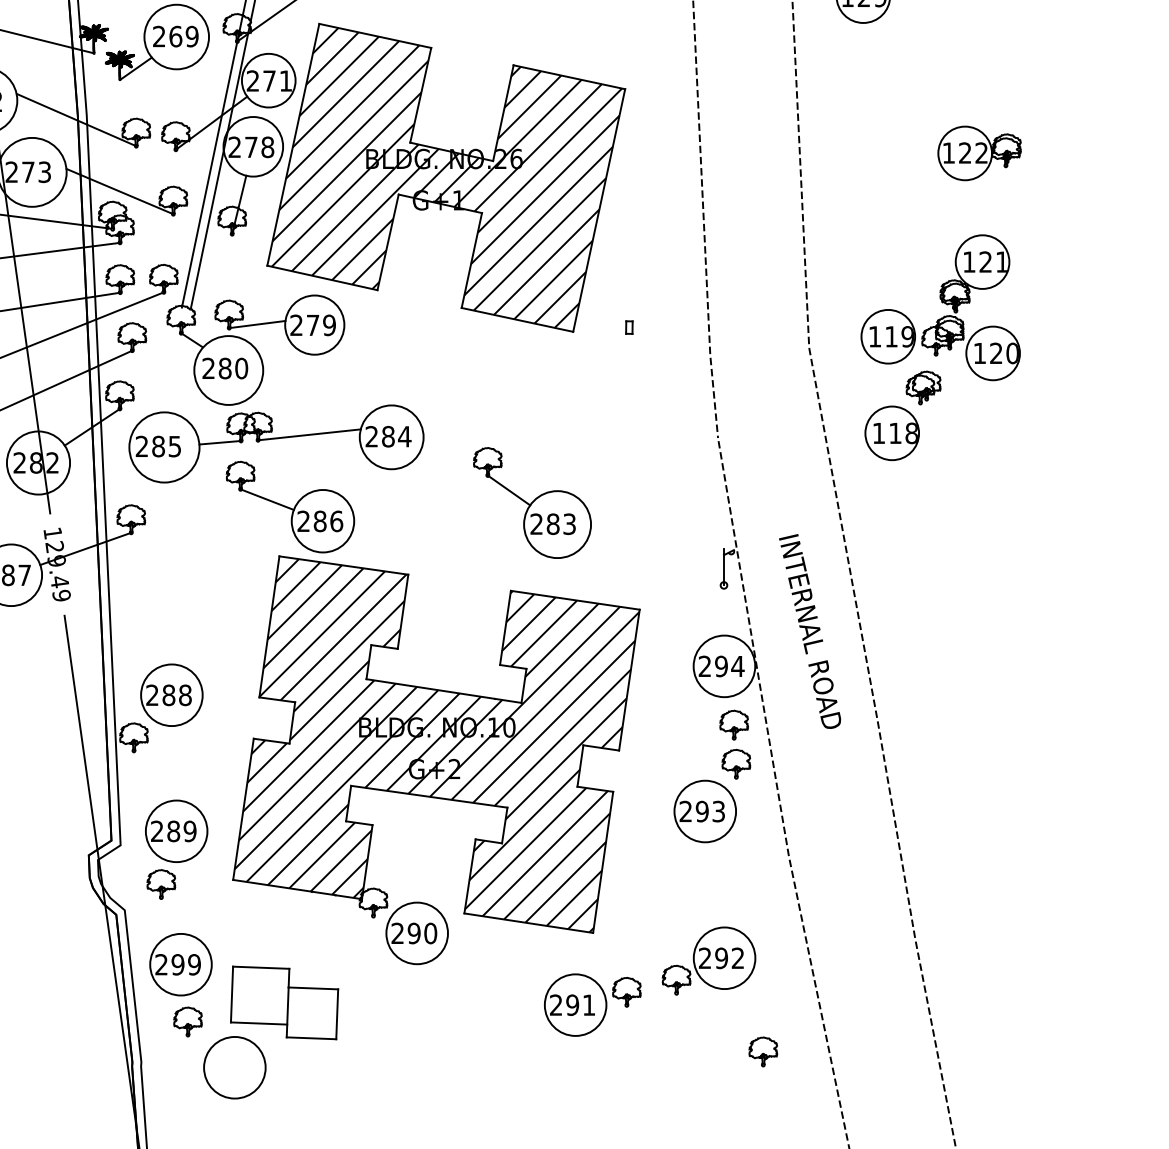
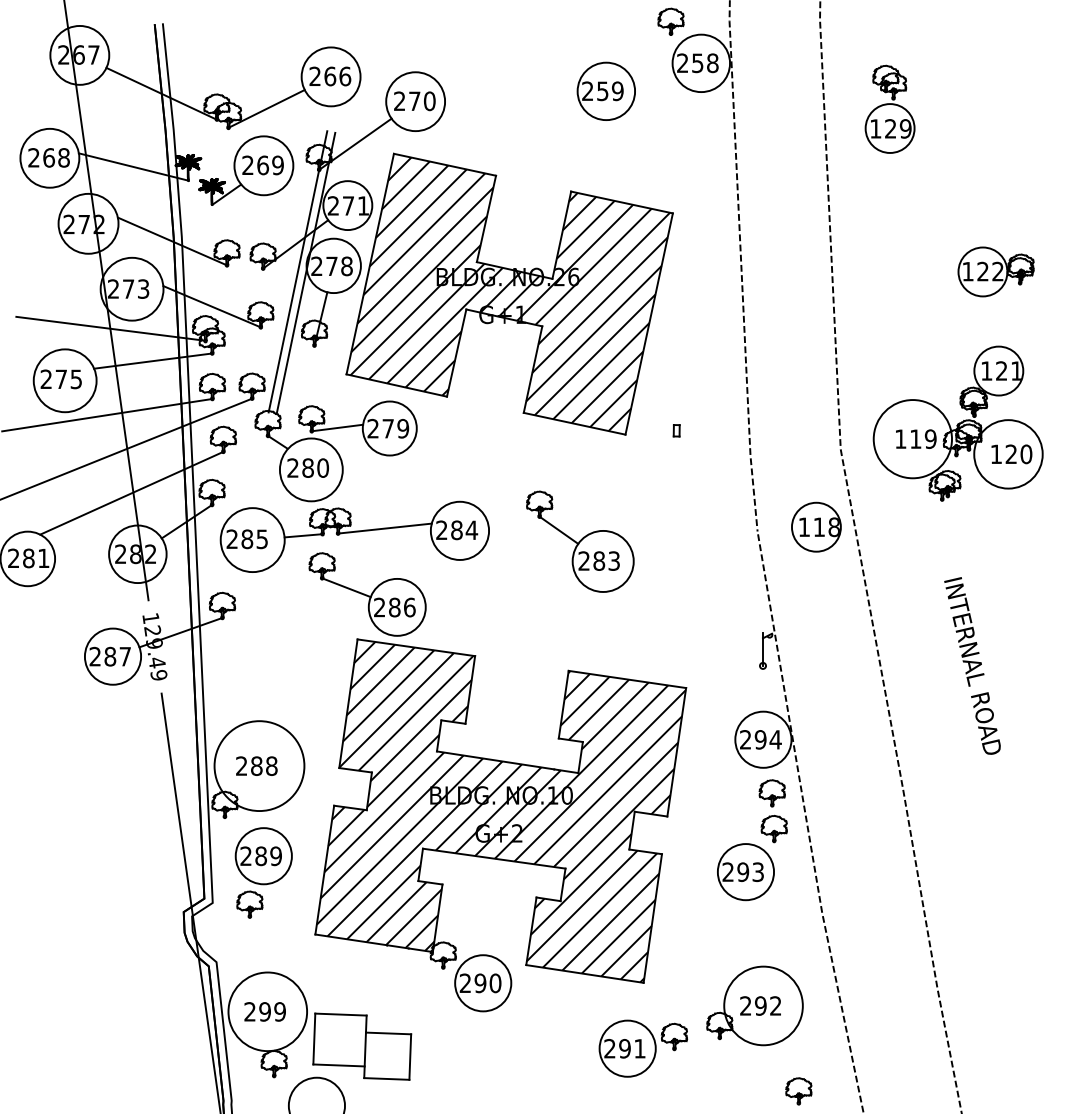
circle: (887, 336) -> (912, 438), size x1.6
circle: (993, 352) -> (1008, 453), size x1.4
part: (892, 432) -> (816, 526), moved
part: (532, 502) -> (580, 541), moved
text: (810, 631) -> (972, 665), moved
circle: (171, 695) -> (259, 766), size x1.6
part: (176, 849) -> (263, 872), moved
circle: (724, 957) -> (763, 1005), size x1.4
circle: (180, 964) -> (267, 1011), size x1.4

